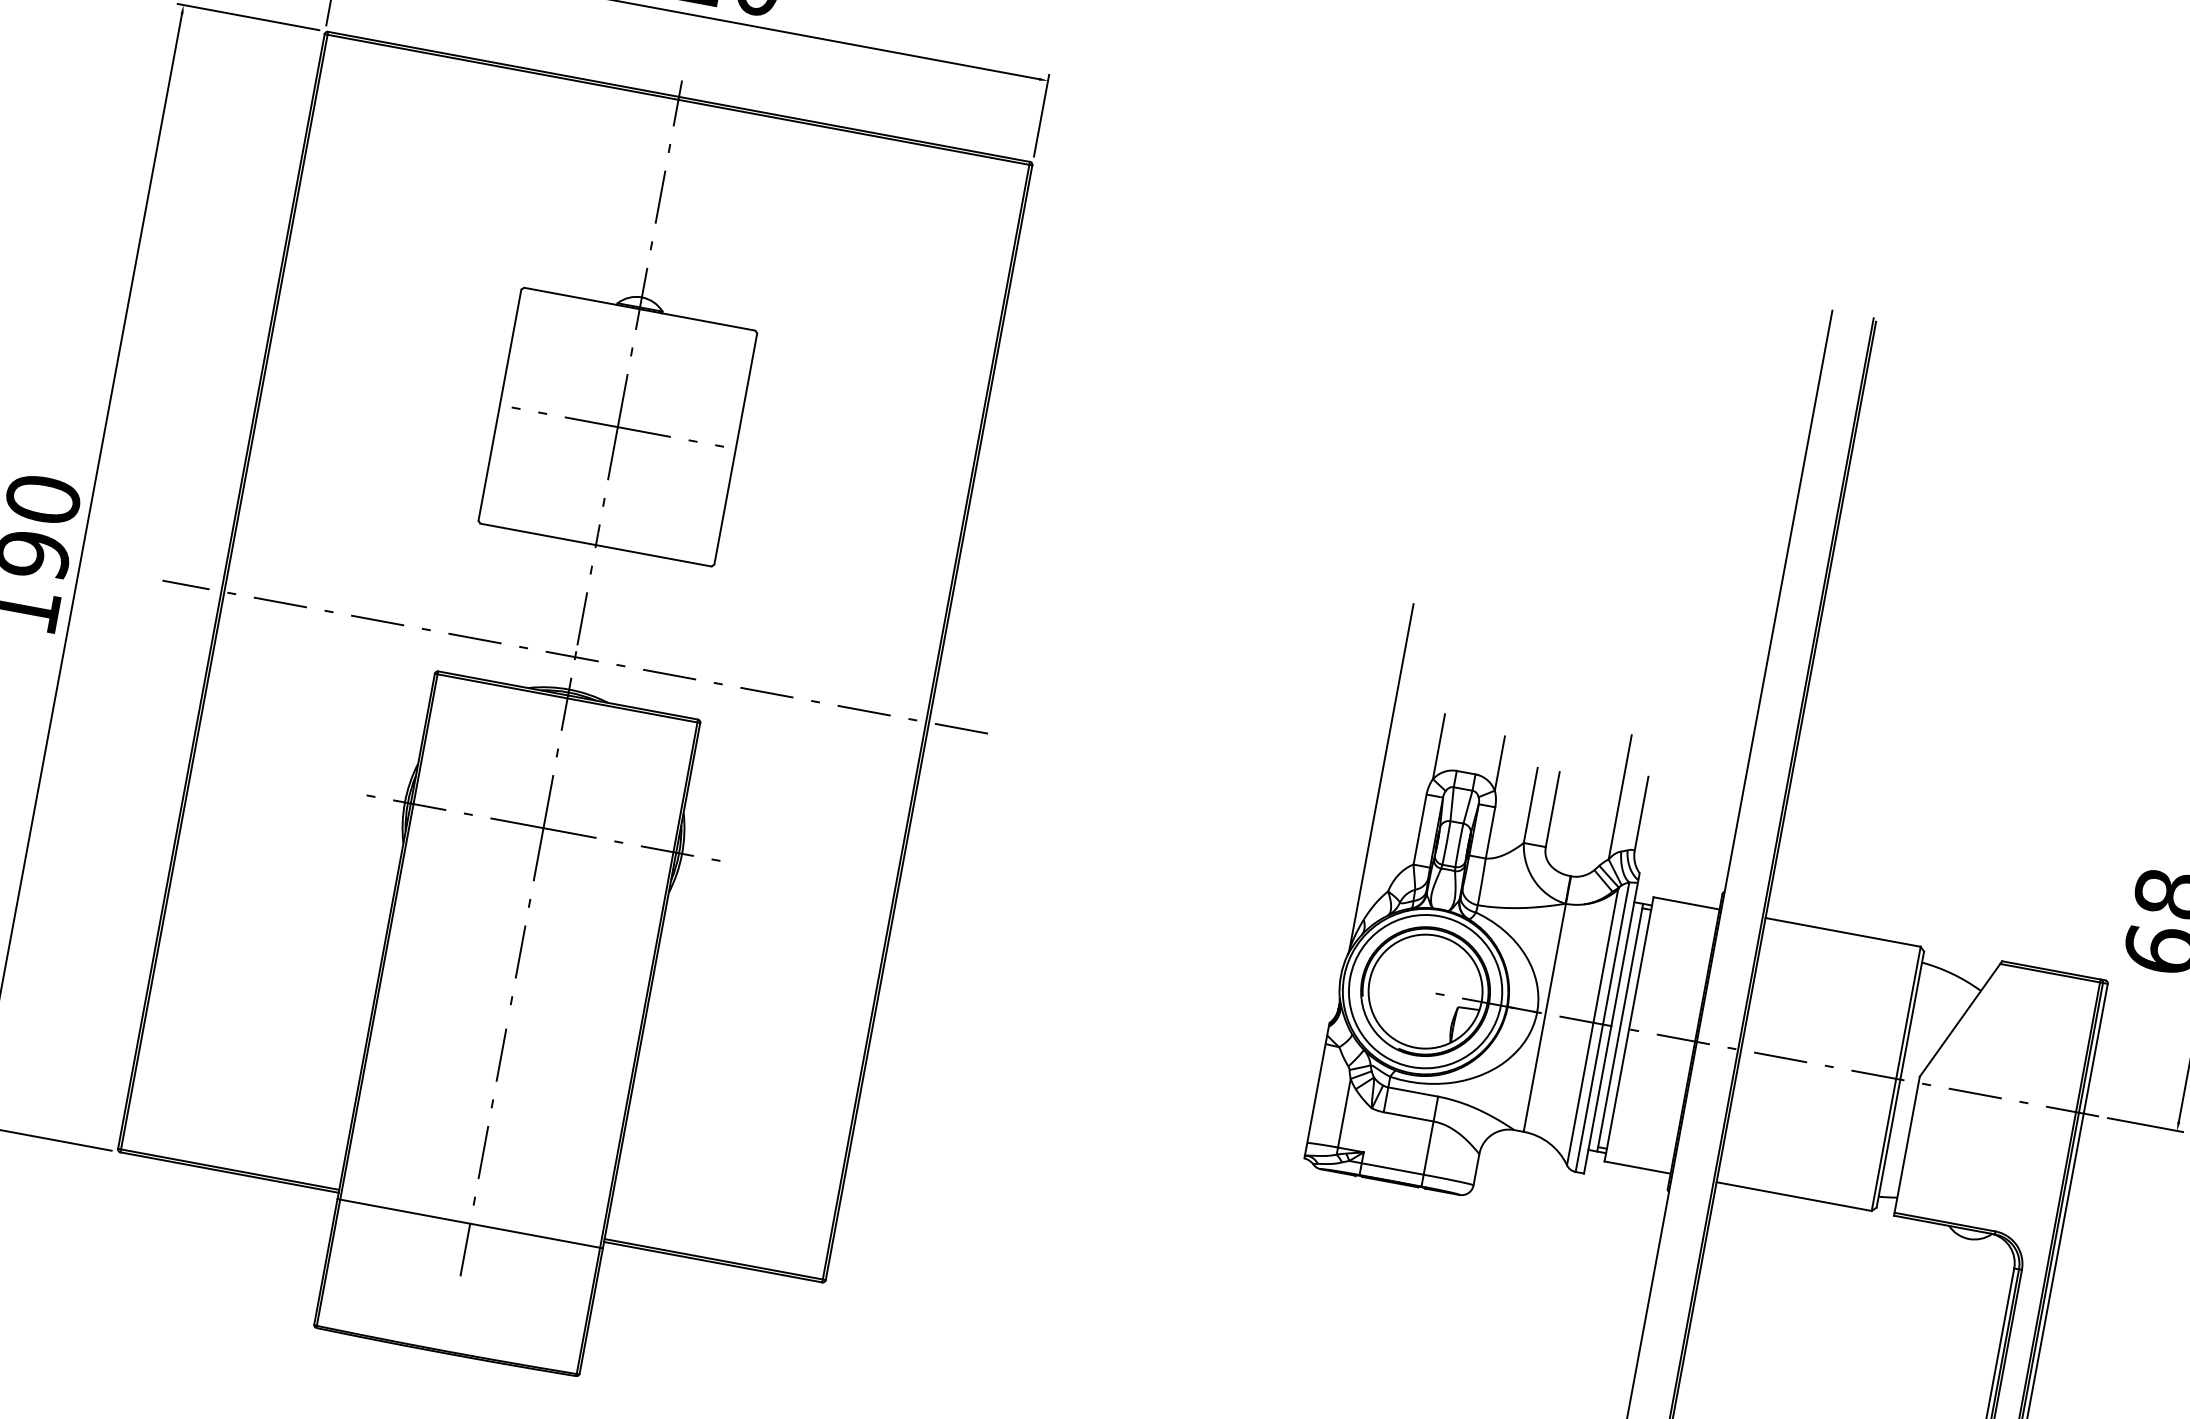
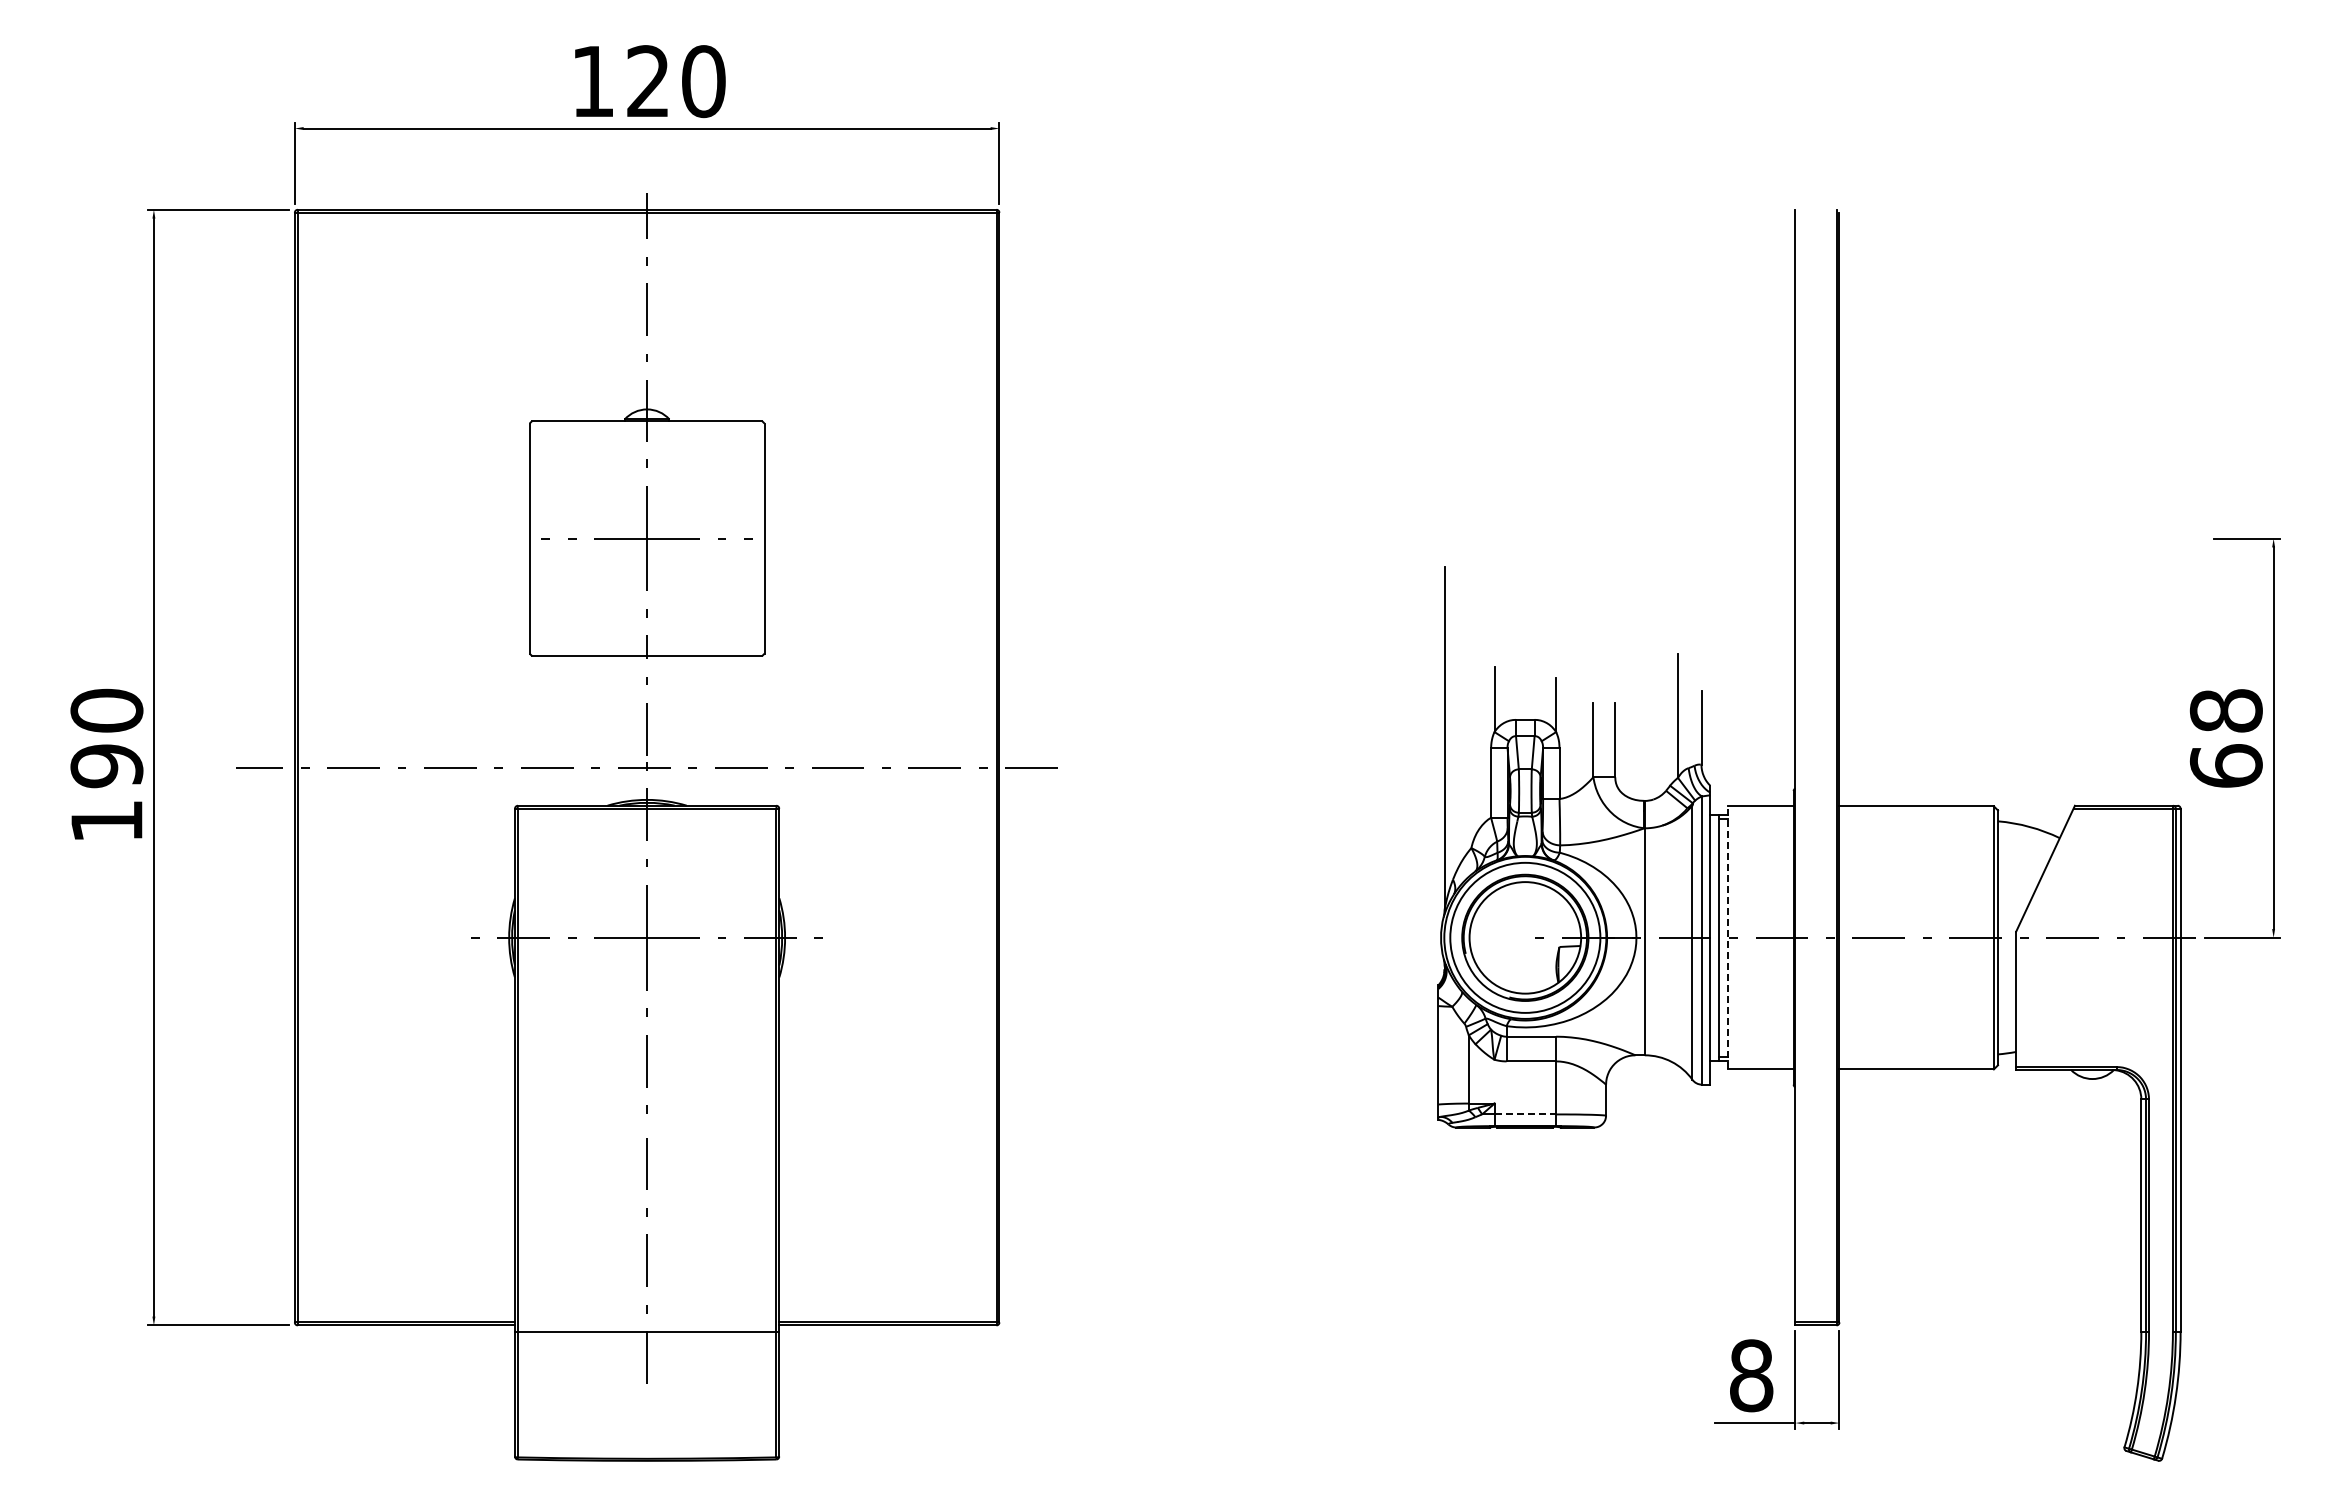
line: (1628, 1028) -> (1727, 937), solid -> dashed
line: (1392, 1169) -> (1525, 1114), solid -> dashed

